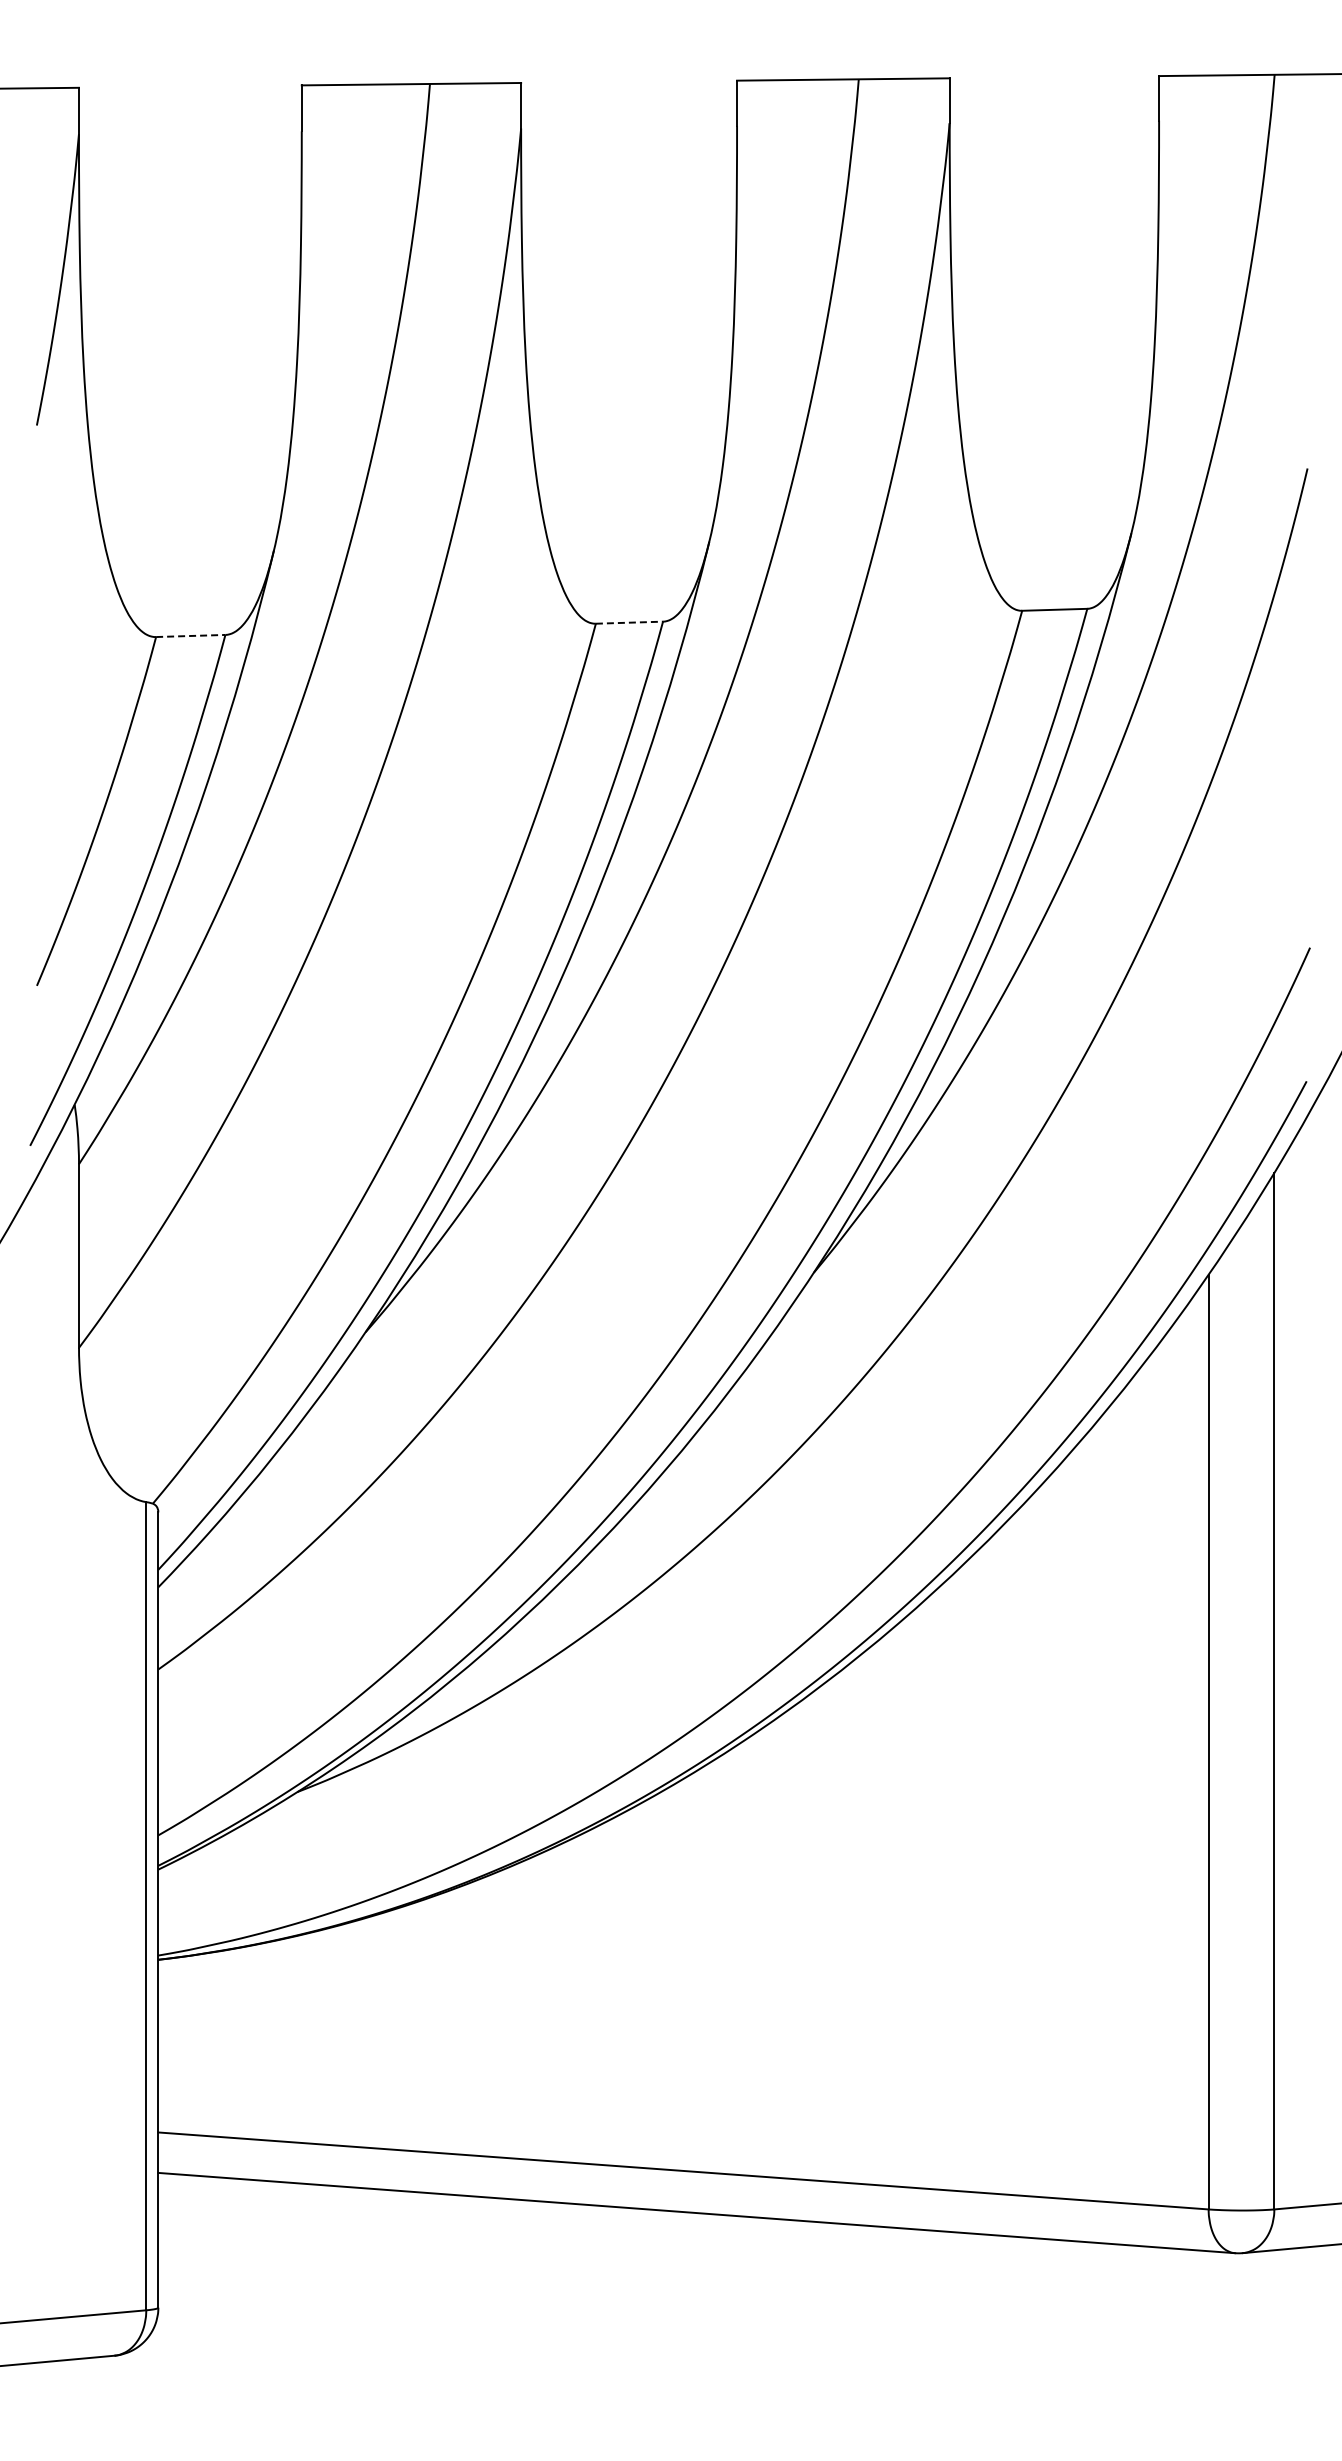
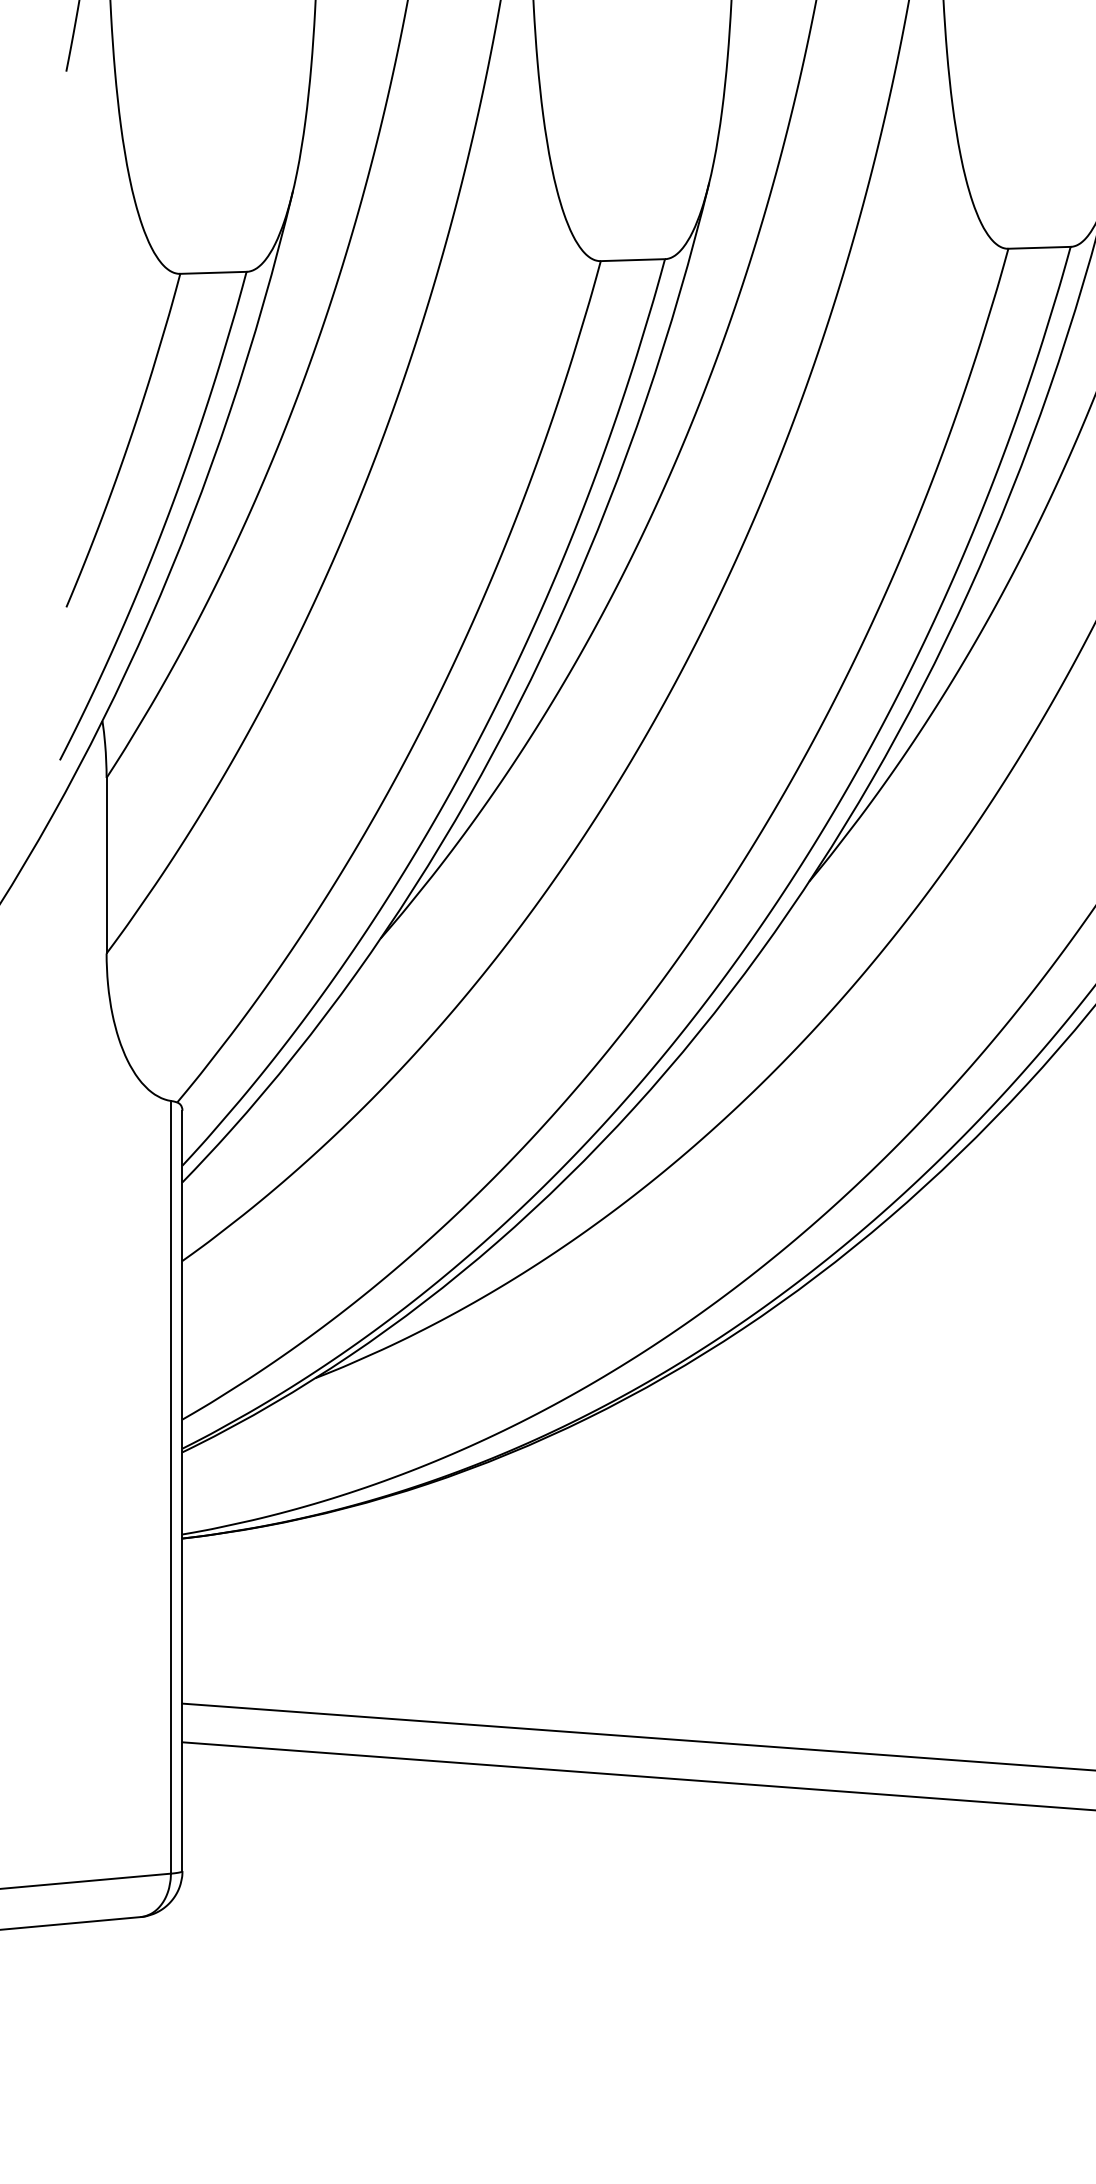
line: (629, 622) -> (632, 259), dashed -> solid
line: (190, 635) -> (213, 272), dashed -> solid

